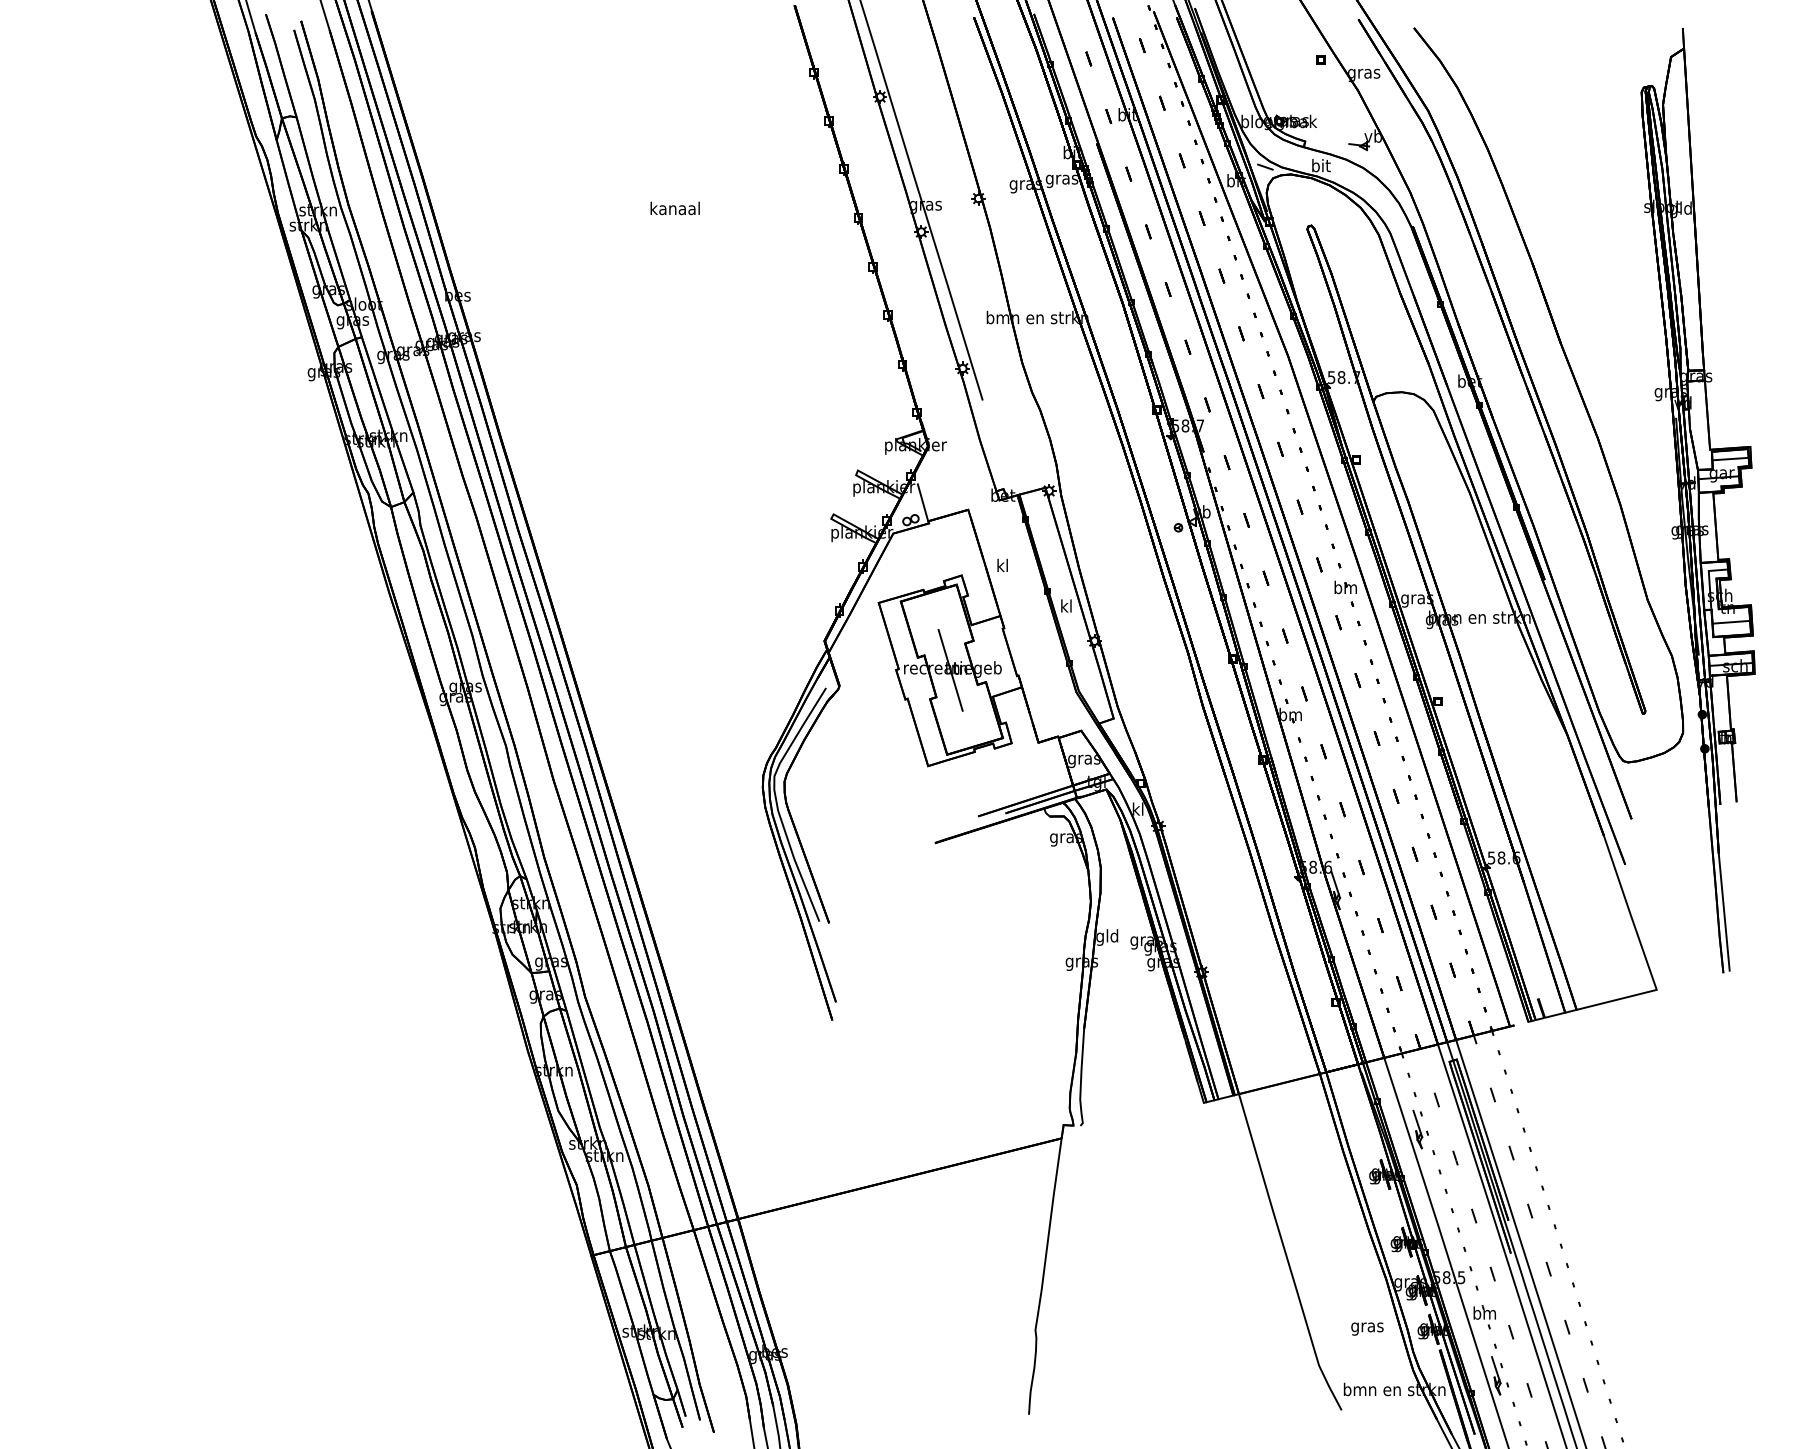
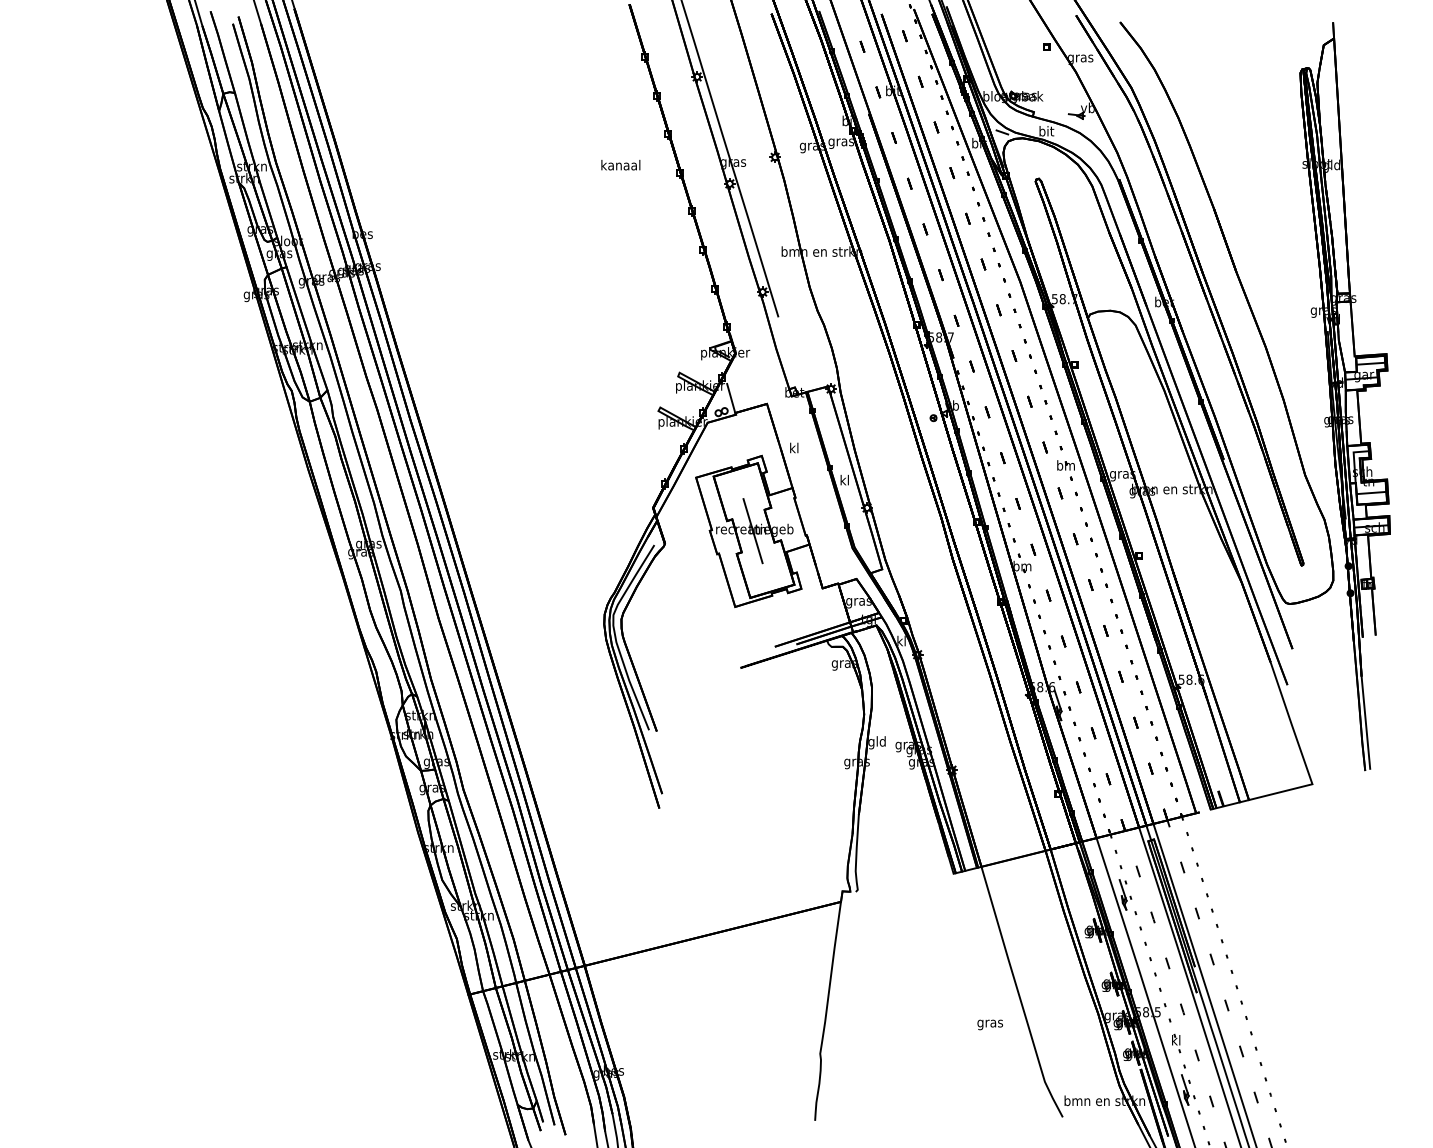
text: (674, 208) -> (620, 165), moved
text: (1485, 1313) -> (1176, 1040), bm -> kl
text: (1366, 1328) -> (989, 1024), moved

